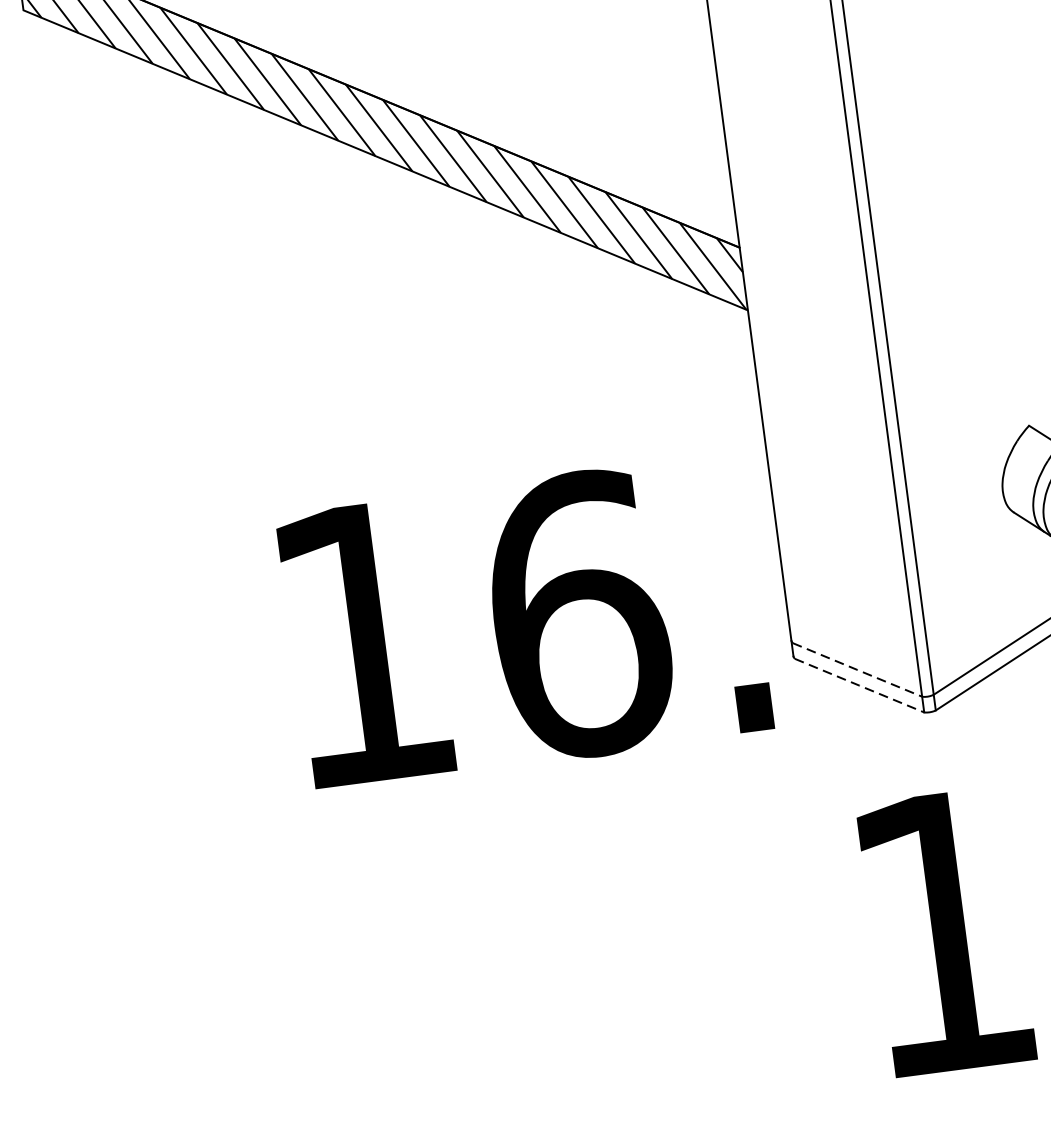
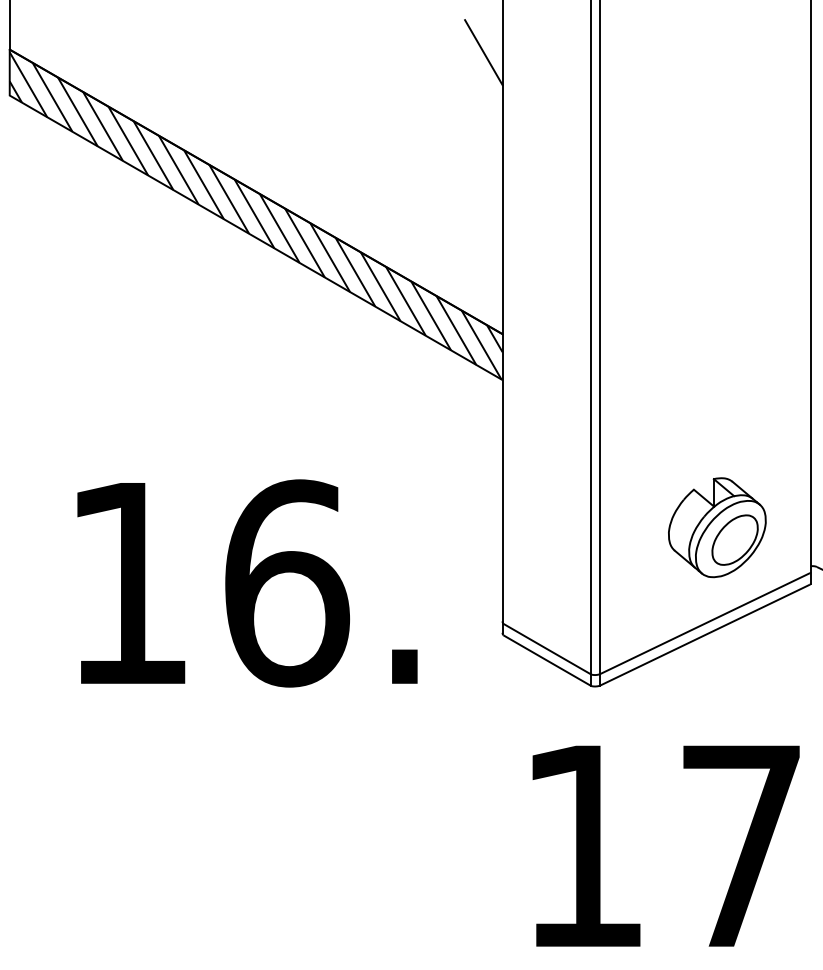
text: (524, 622) -> (247, 583), moved
line: (857, 670) -> (547, 649), dashed -> solid
line: (859, 685) -> (547, 660), dashed -> solid

